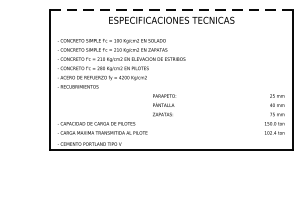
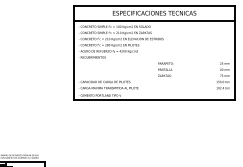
line: (171, 10) -> (154, 6), dashed -> solid
line: (171, 32) -> (154, 21), added
text: (164, 104) -> (165, 69), moved

